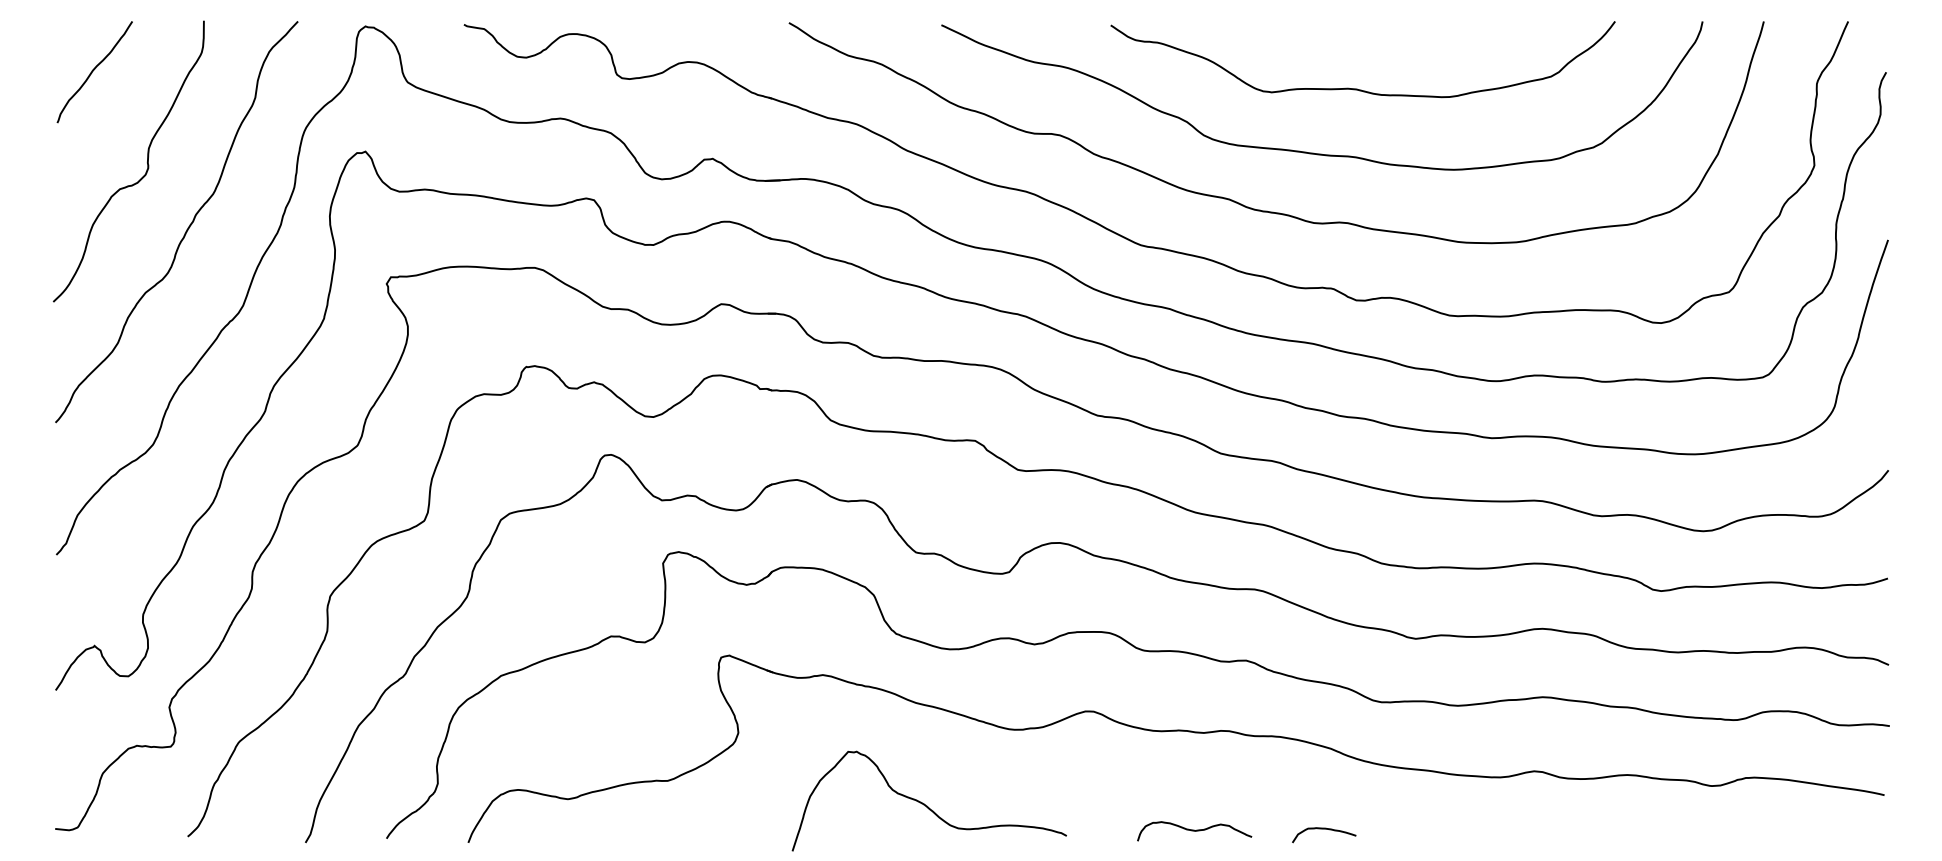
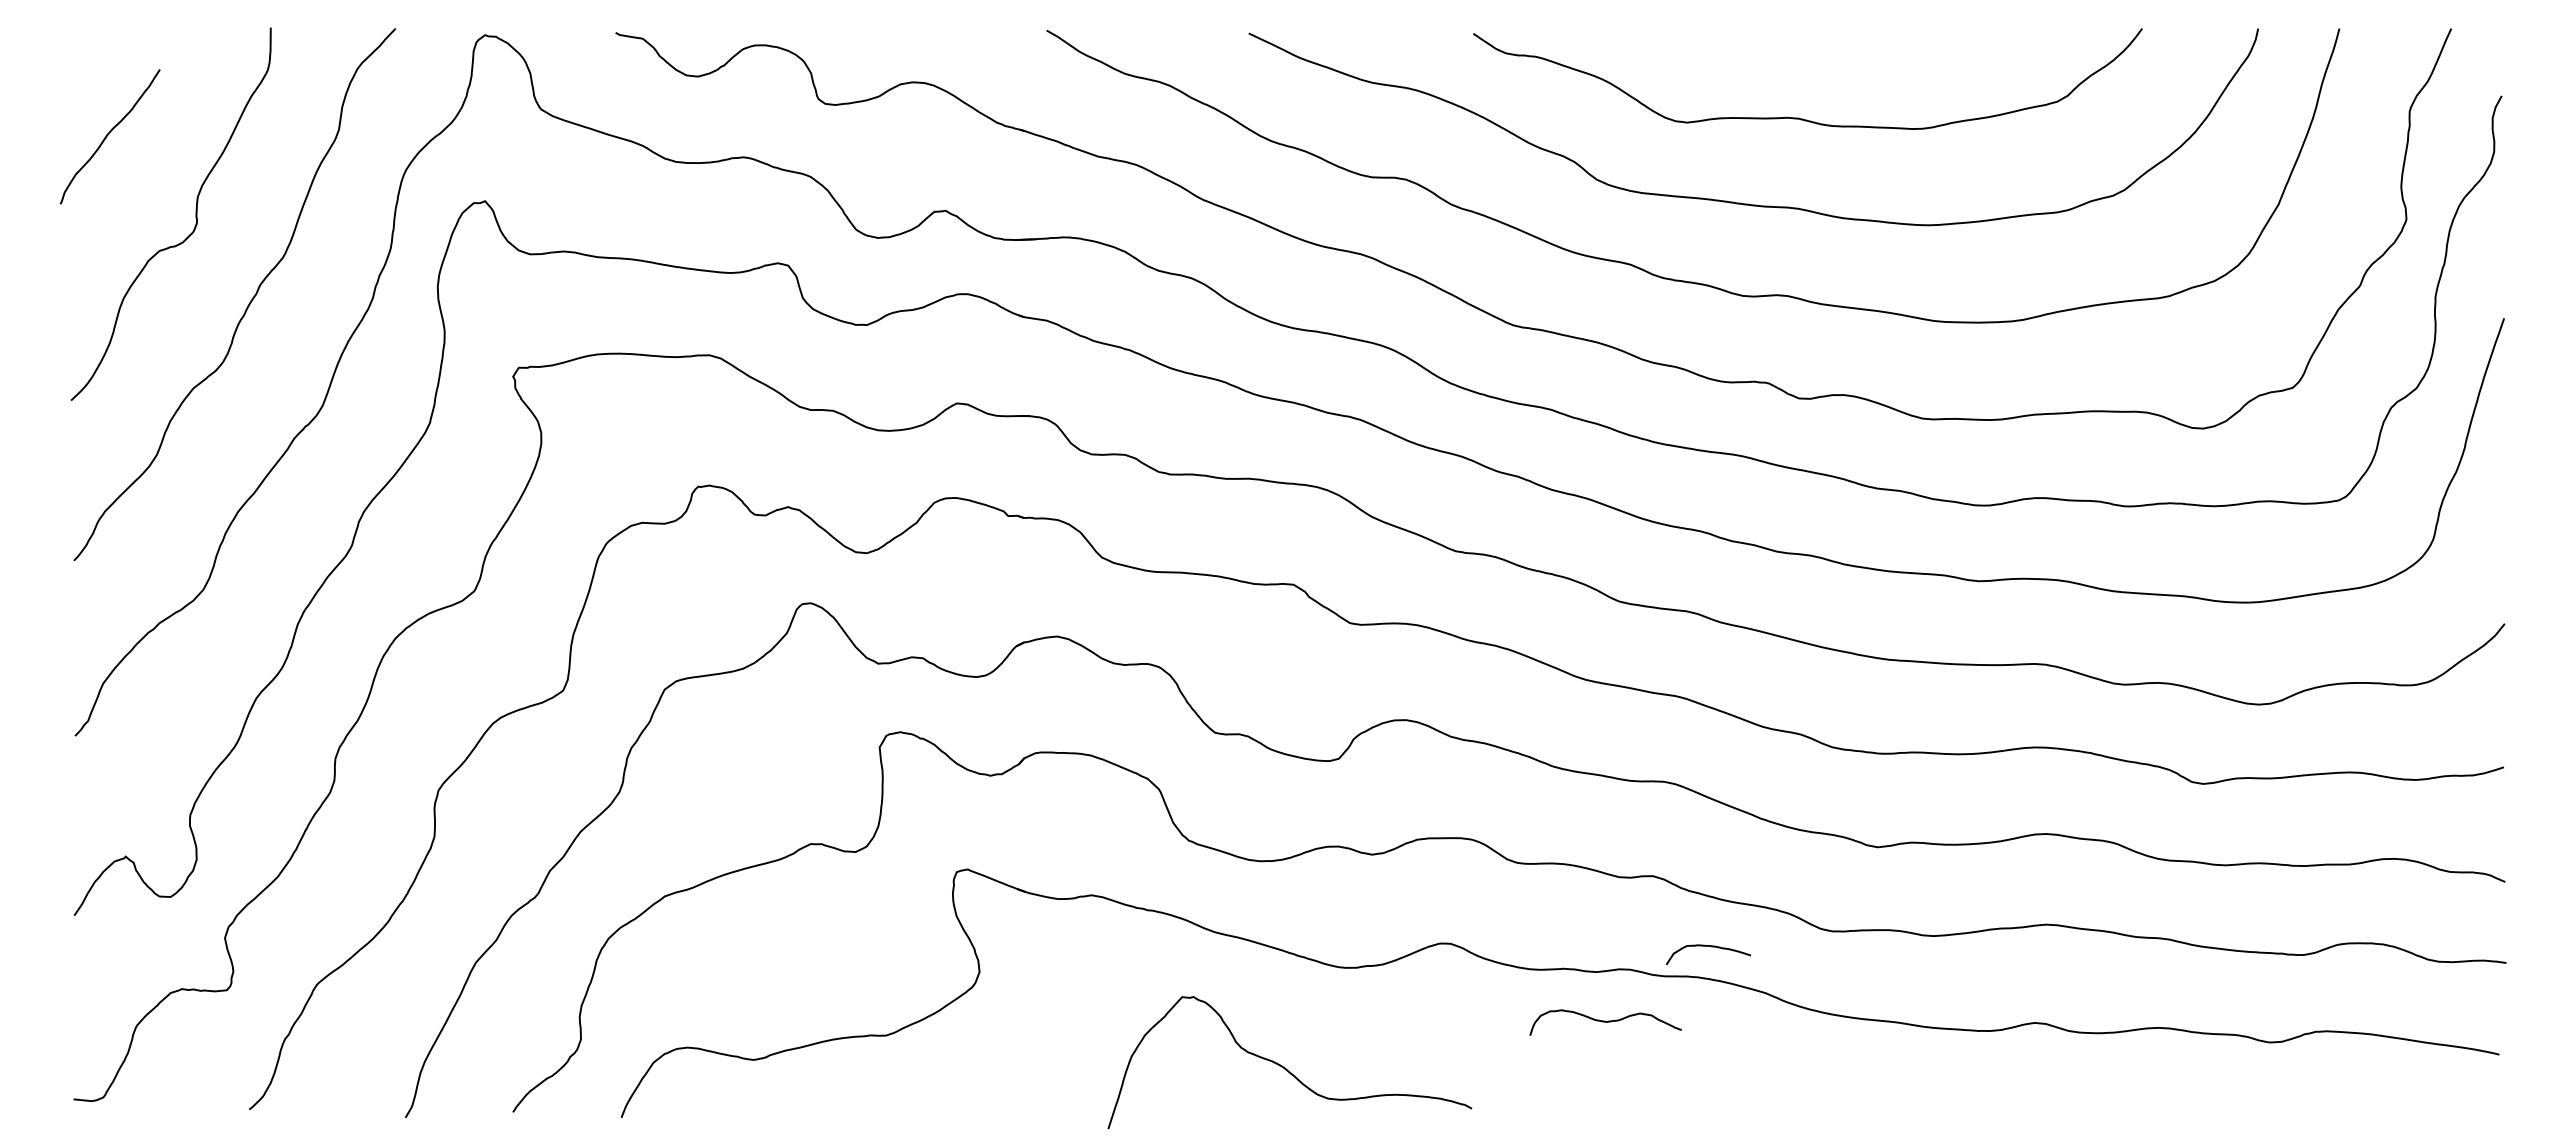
curve: (93, 71) -> (108, 135), moved
curve: (925, 804) -> (1284, 1066), moved
curve: (1323, 829) -> (1707, 946), moved
curve: (1194, 831) -> (1605, 1022), moved

